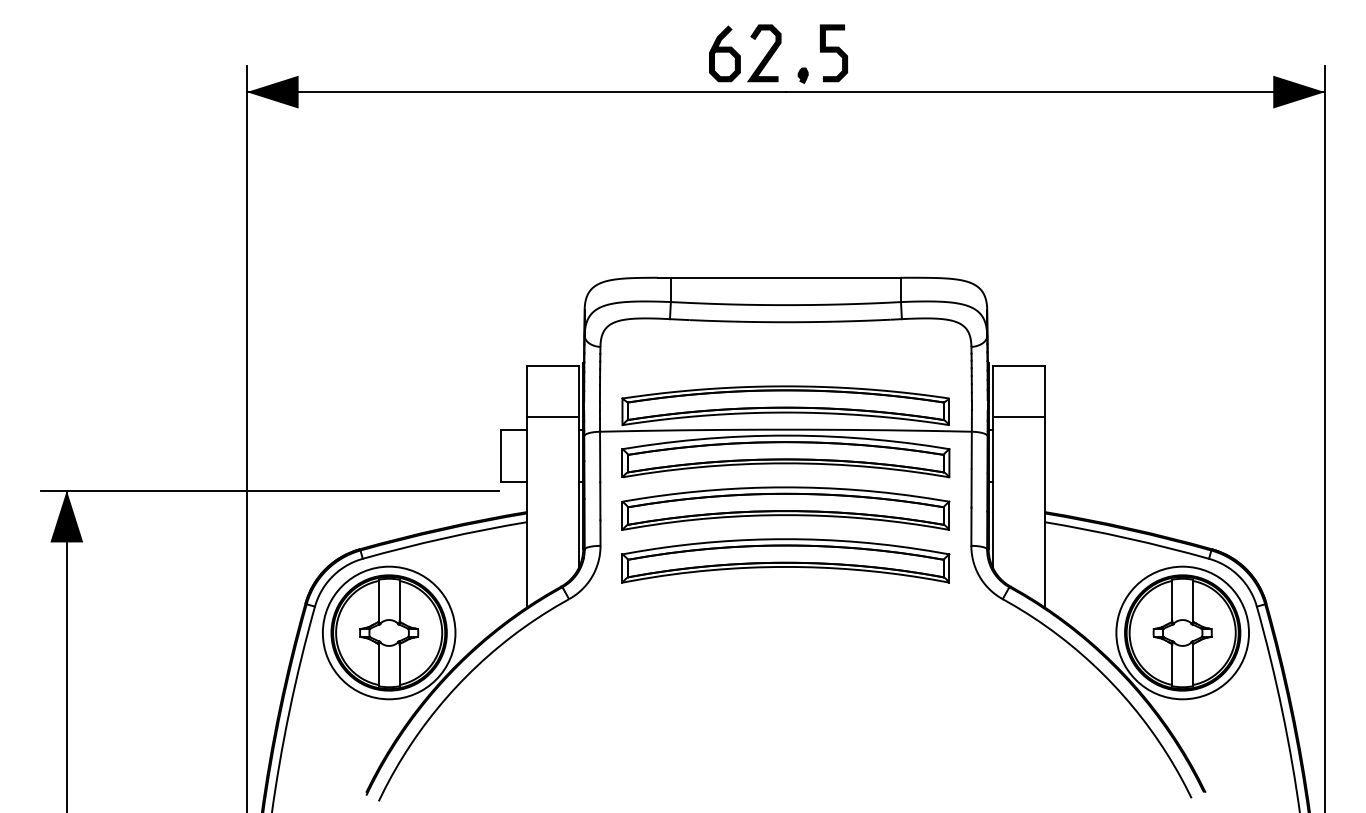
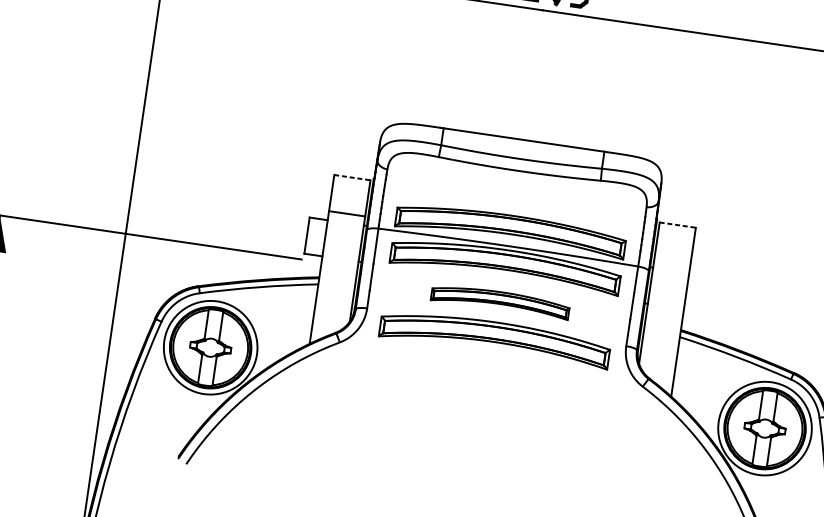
line: (553, 365) -> (352, 177), solid -> dashed
line: (1018, 365) -> (677, 225), solid -> dashed
line: (1018, 417) -> (672, 261), removed
part: (785, 508) -> (500, 301), size x0.6

